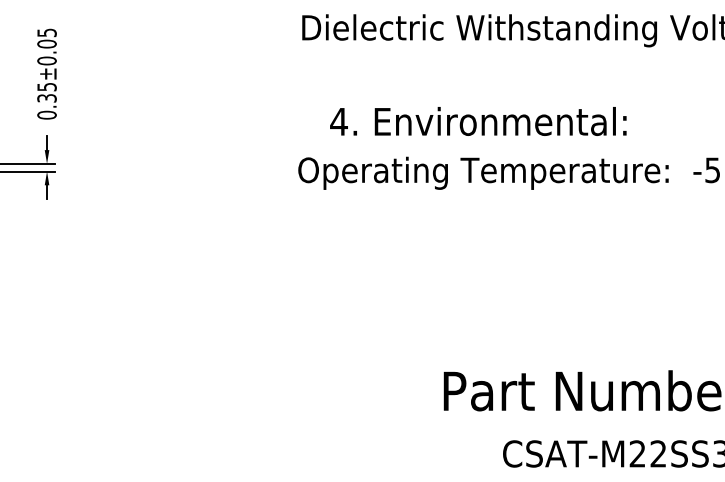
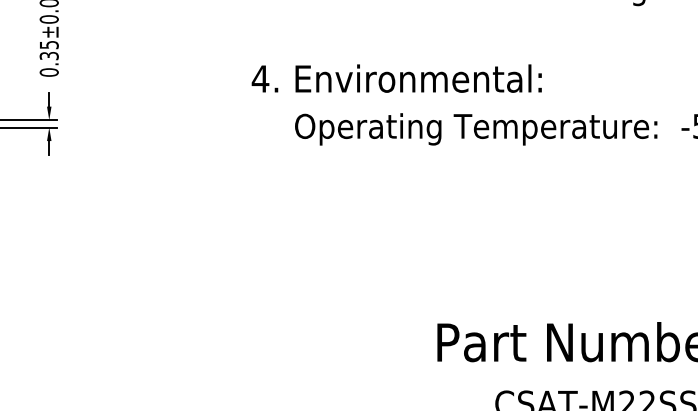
text: (478, 121) -> (396, 78), moved

